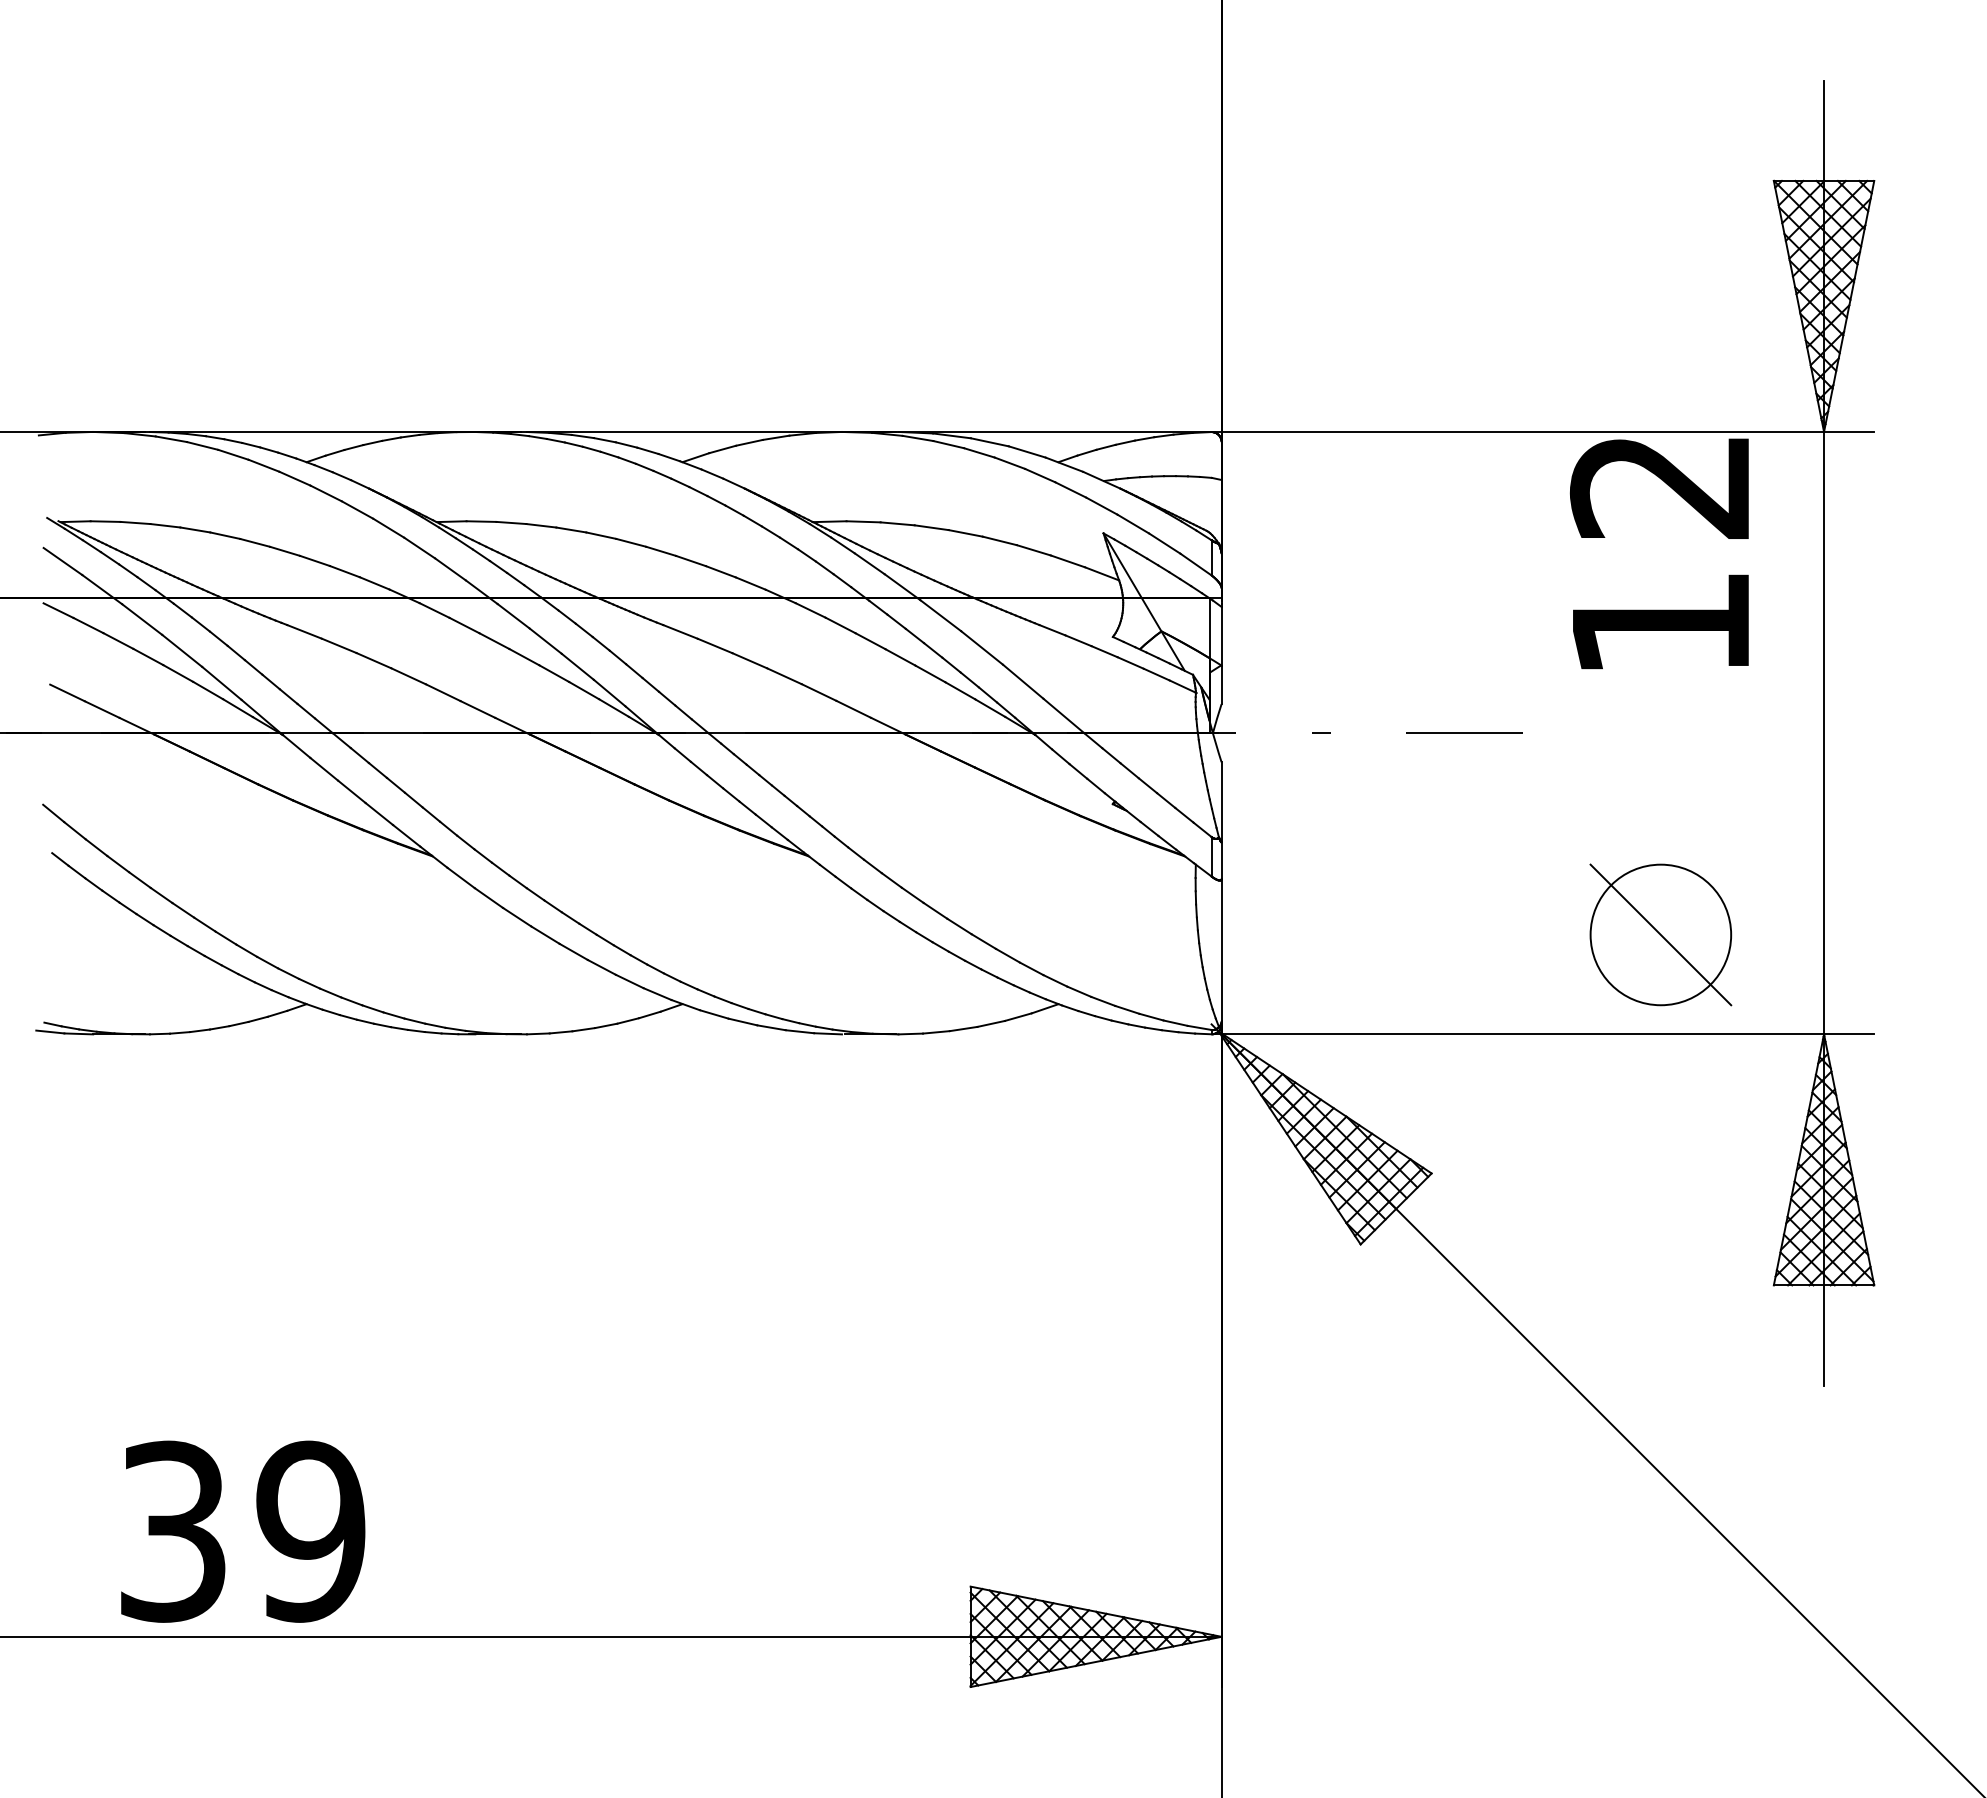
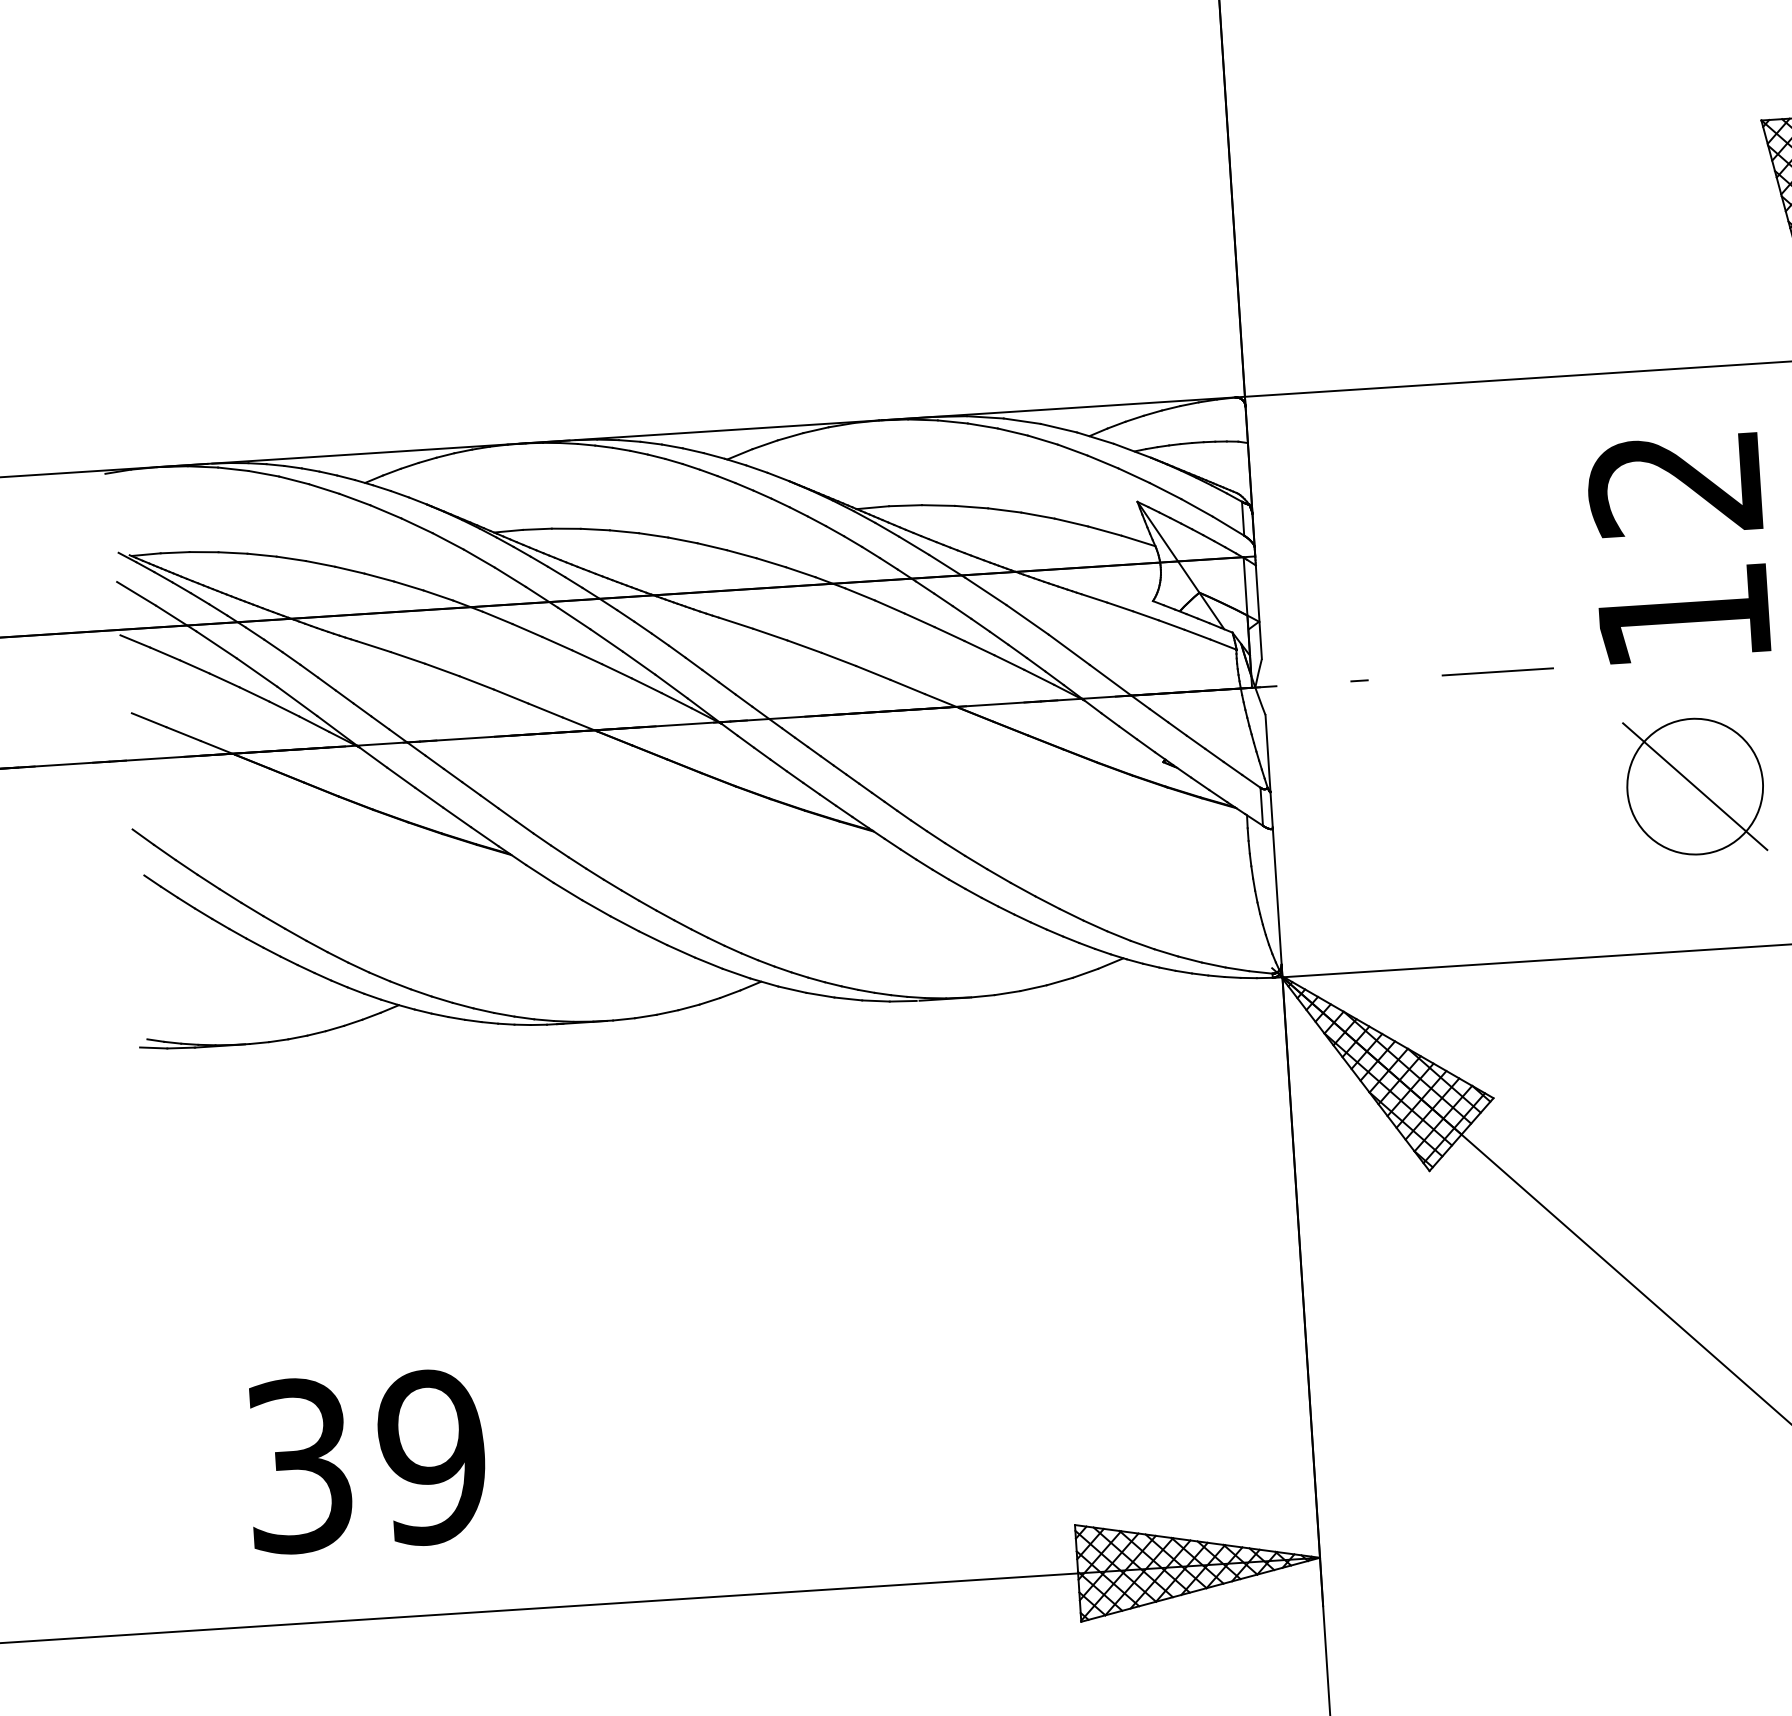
text: (1659, 553) -> (1678, 548), moved
part: (1660, 934) -> (1694, 786), moved
text: (243, 1531) -> (367, 1461), moved

